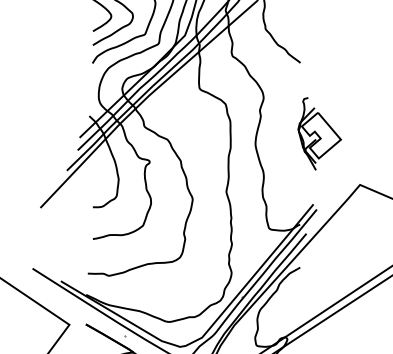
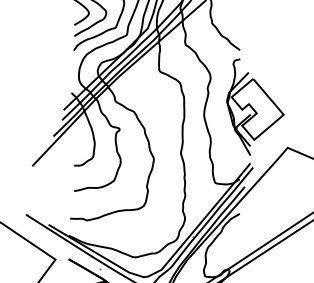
part: (319, 133) -> (255, 106), size x1.67

